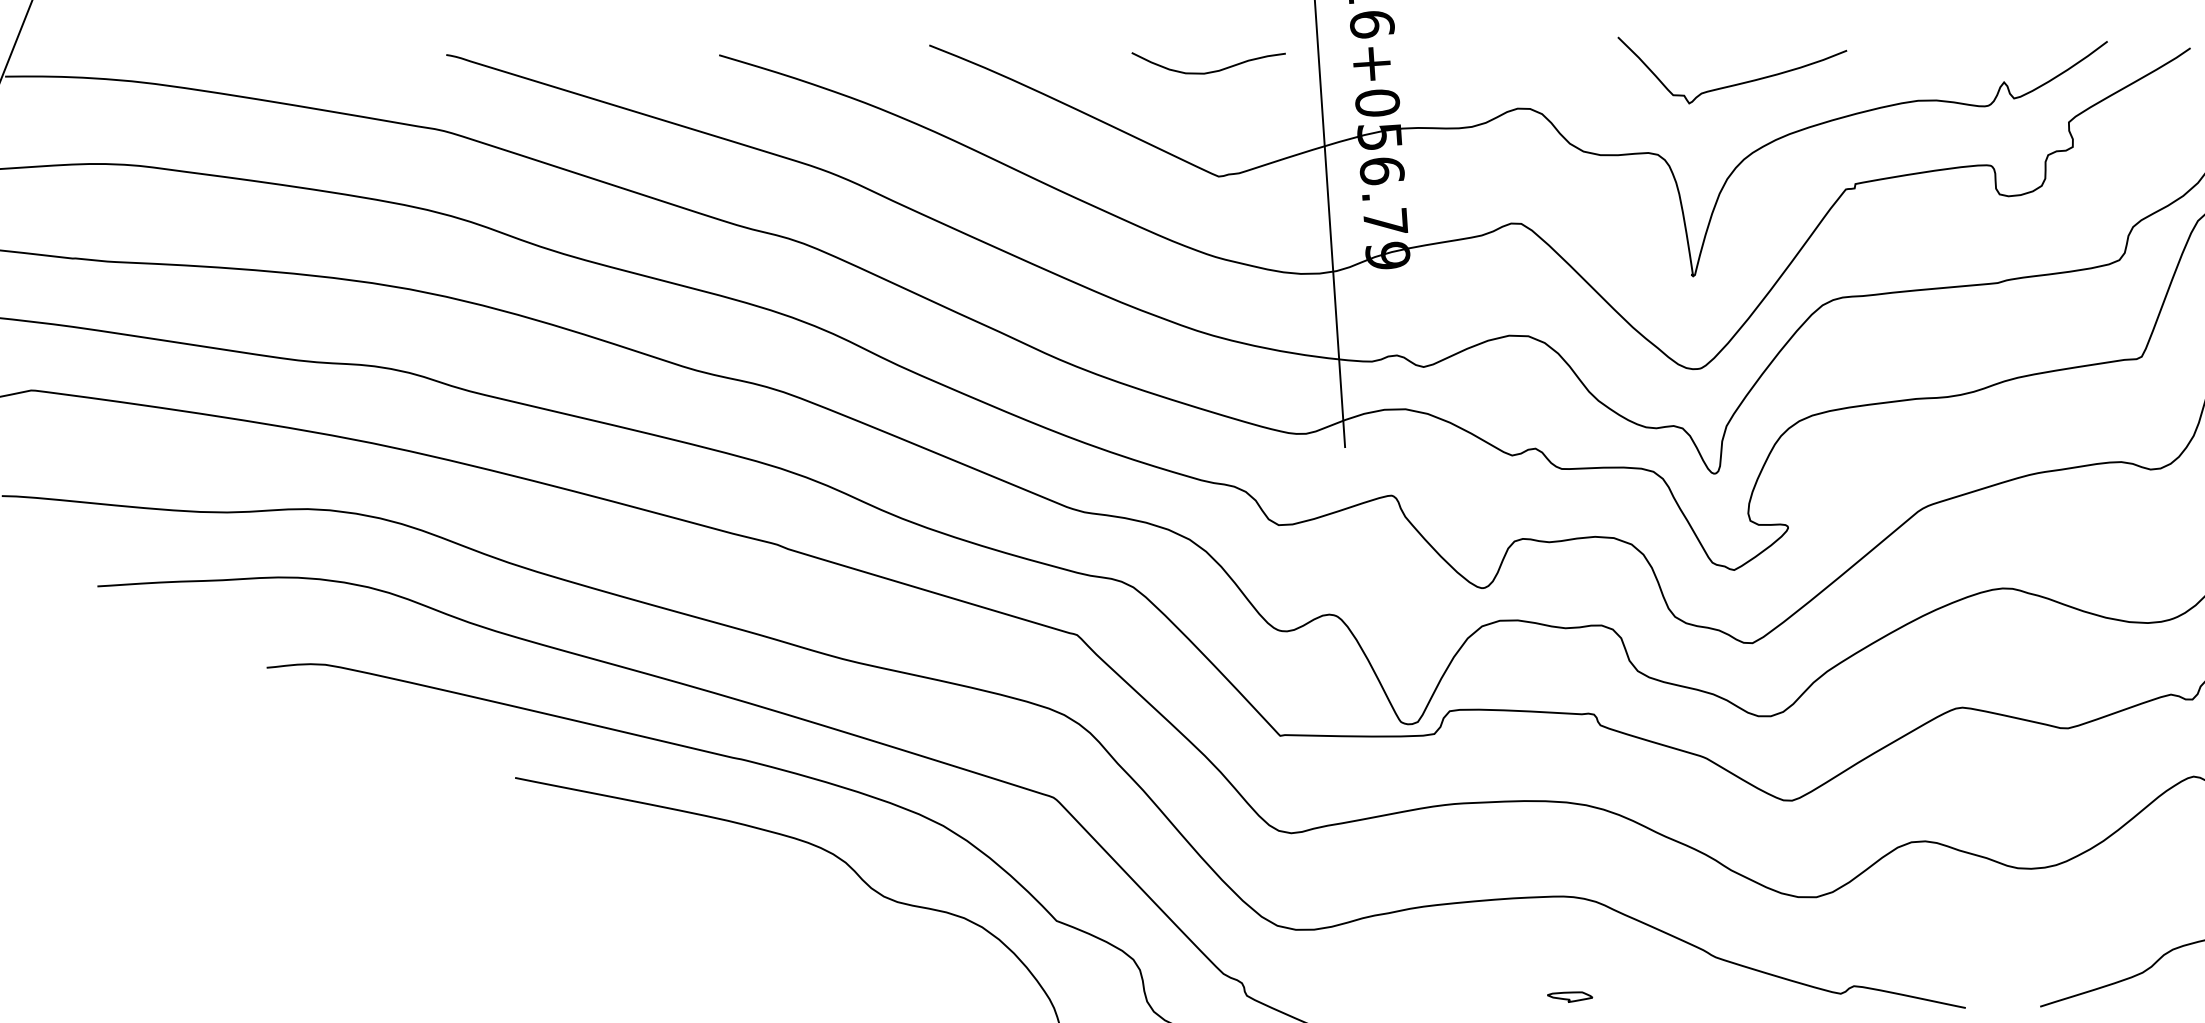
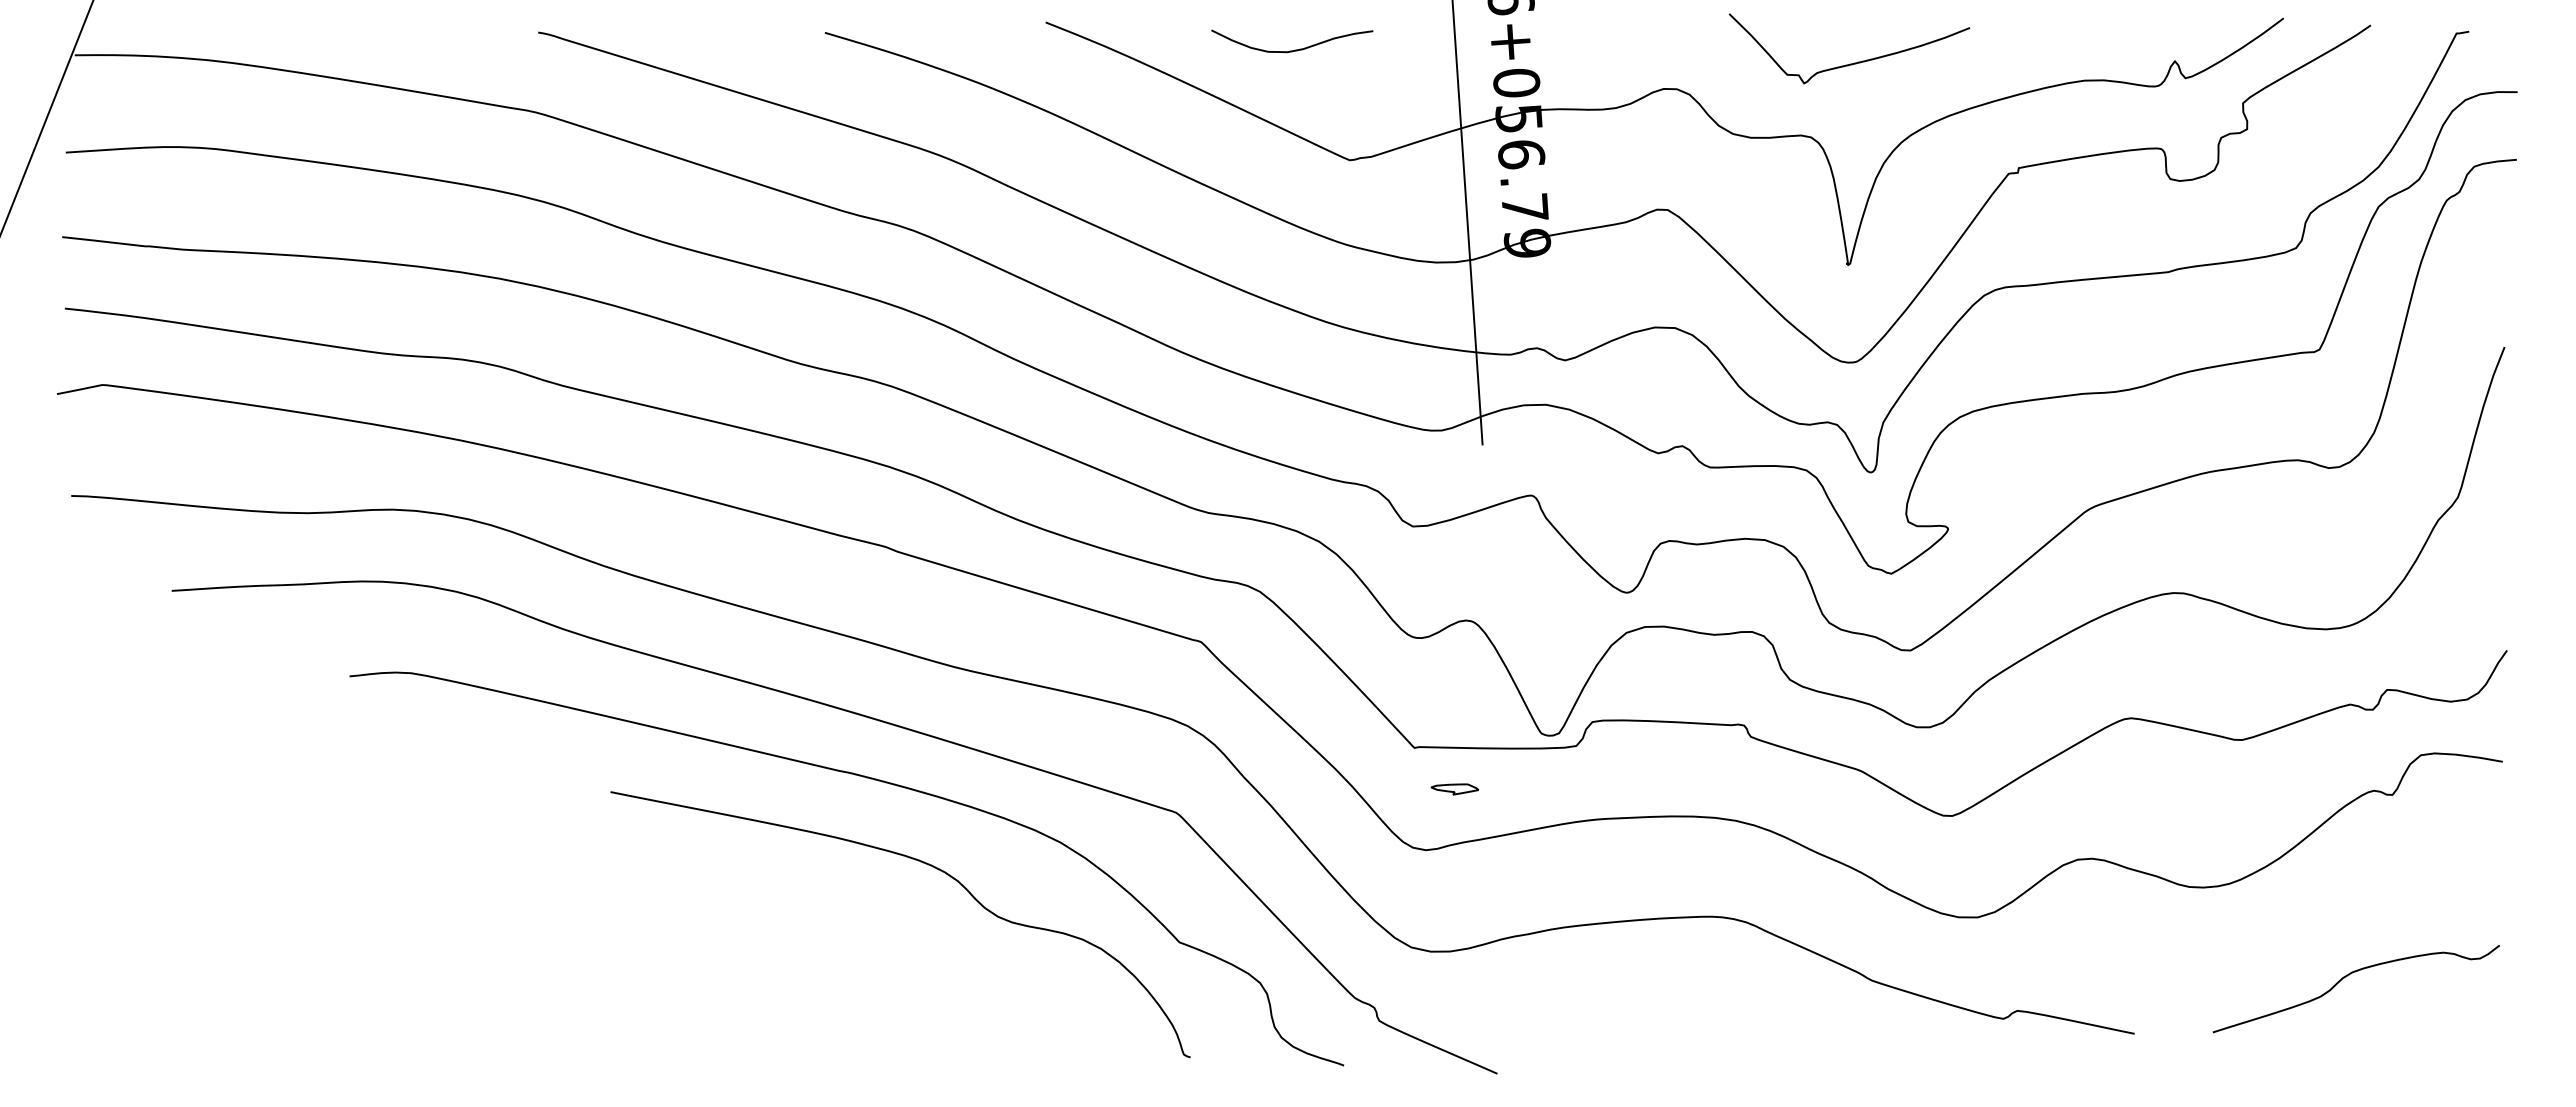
curve: (1210, 71) -> (1294, 49), moved
curve: (1737, 83) -> (1854, 62), moved
part: (1569, 997) -> (1454, 789), moved

